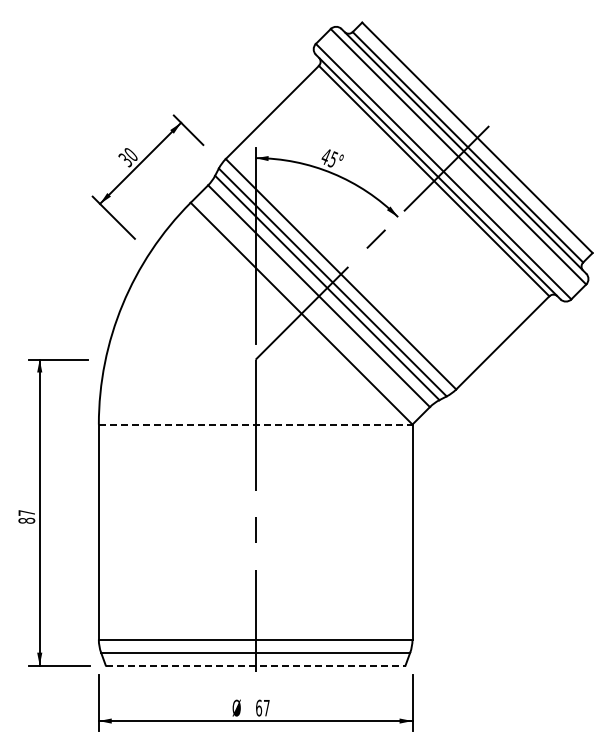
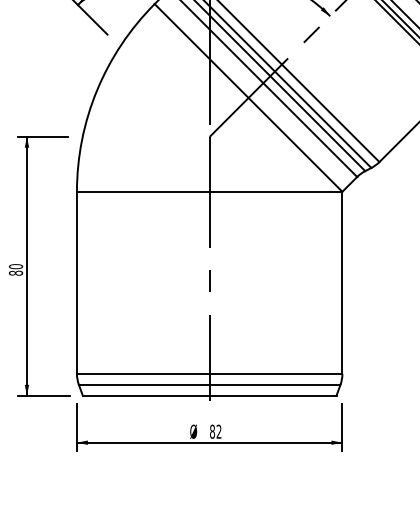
line: (255, 424) -> (209, 191), dashed -> solid
text: (26, 513) -> (15, 267), 87 -> 80
line: (255, 665) -> (209, 395), dashed -> solid
text: (262, 707) -> (215, 431), 67 -> 82

